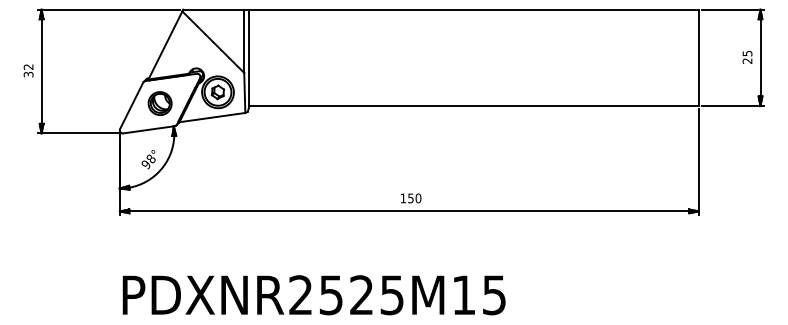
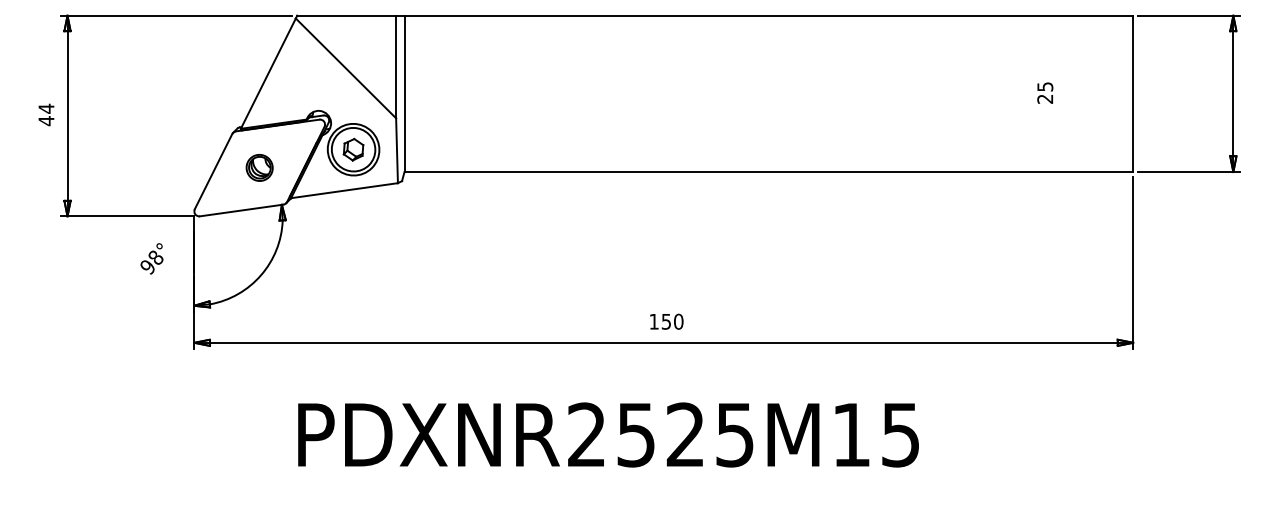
text: (747, 56) -> (1045, 91), moved
text: (28, 70) -> (46, 114), 32 -> 44
part: (159, 103) -> (258, 167), size x0.7
text: (148, 159) -> (151, 258), moved
text: (313, 295) -> (607, 435), moved

